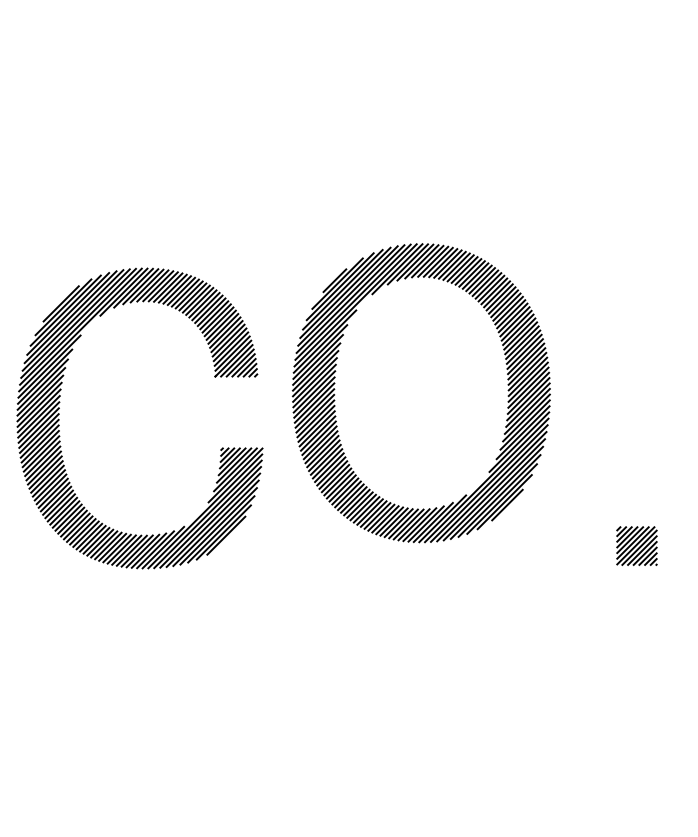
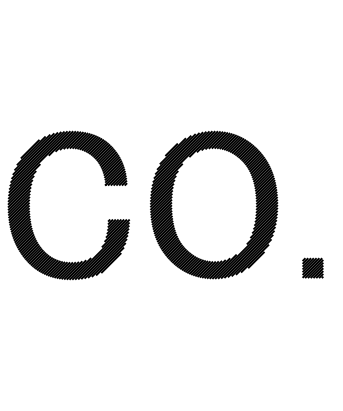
part: (420, 392) -> (213, 204), moved

